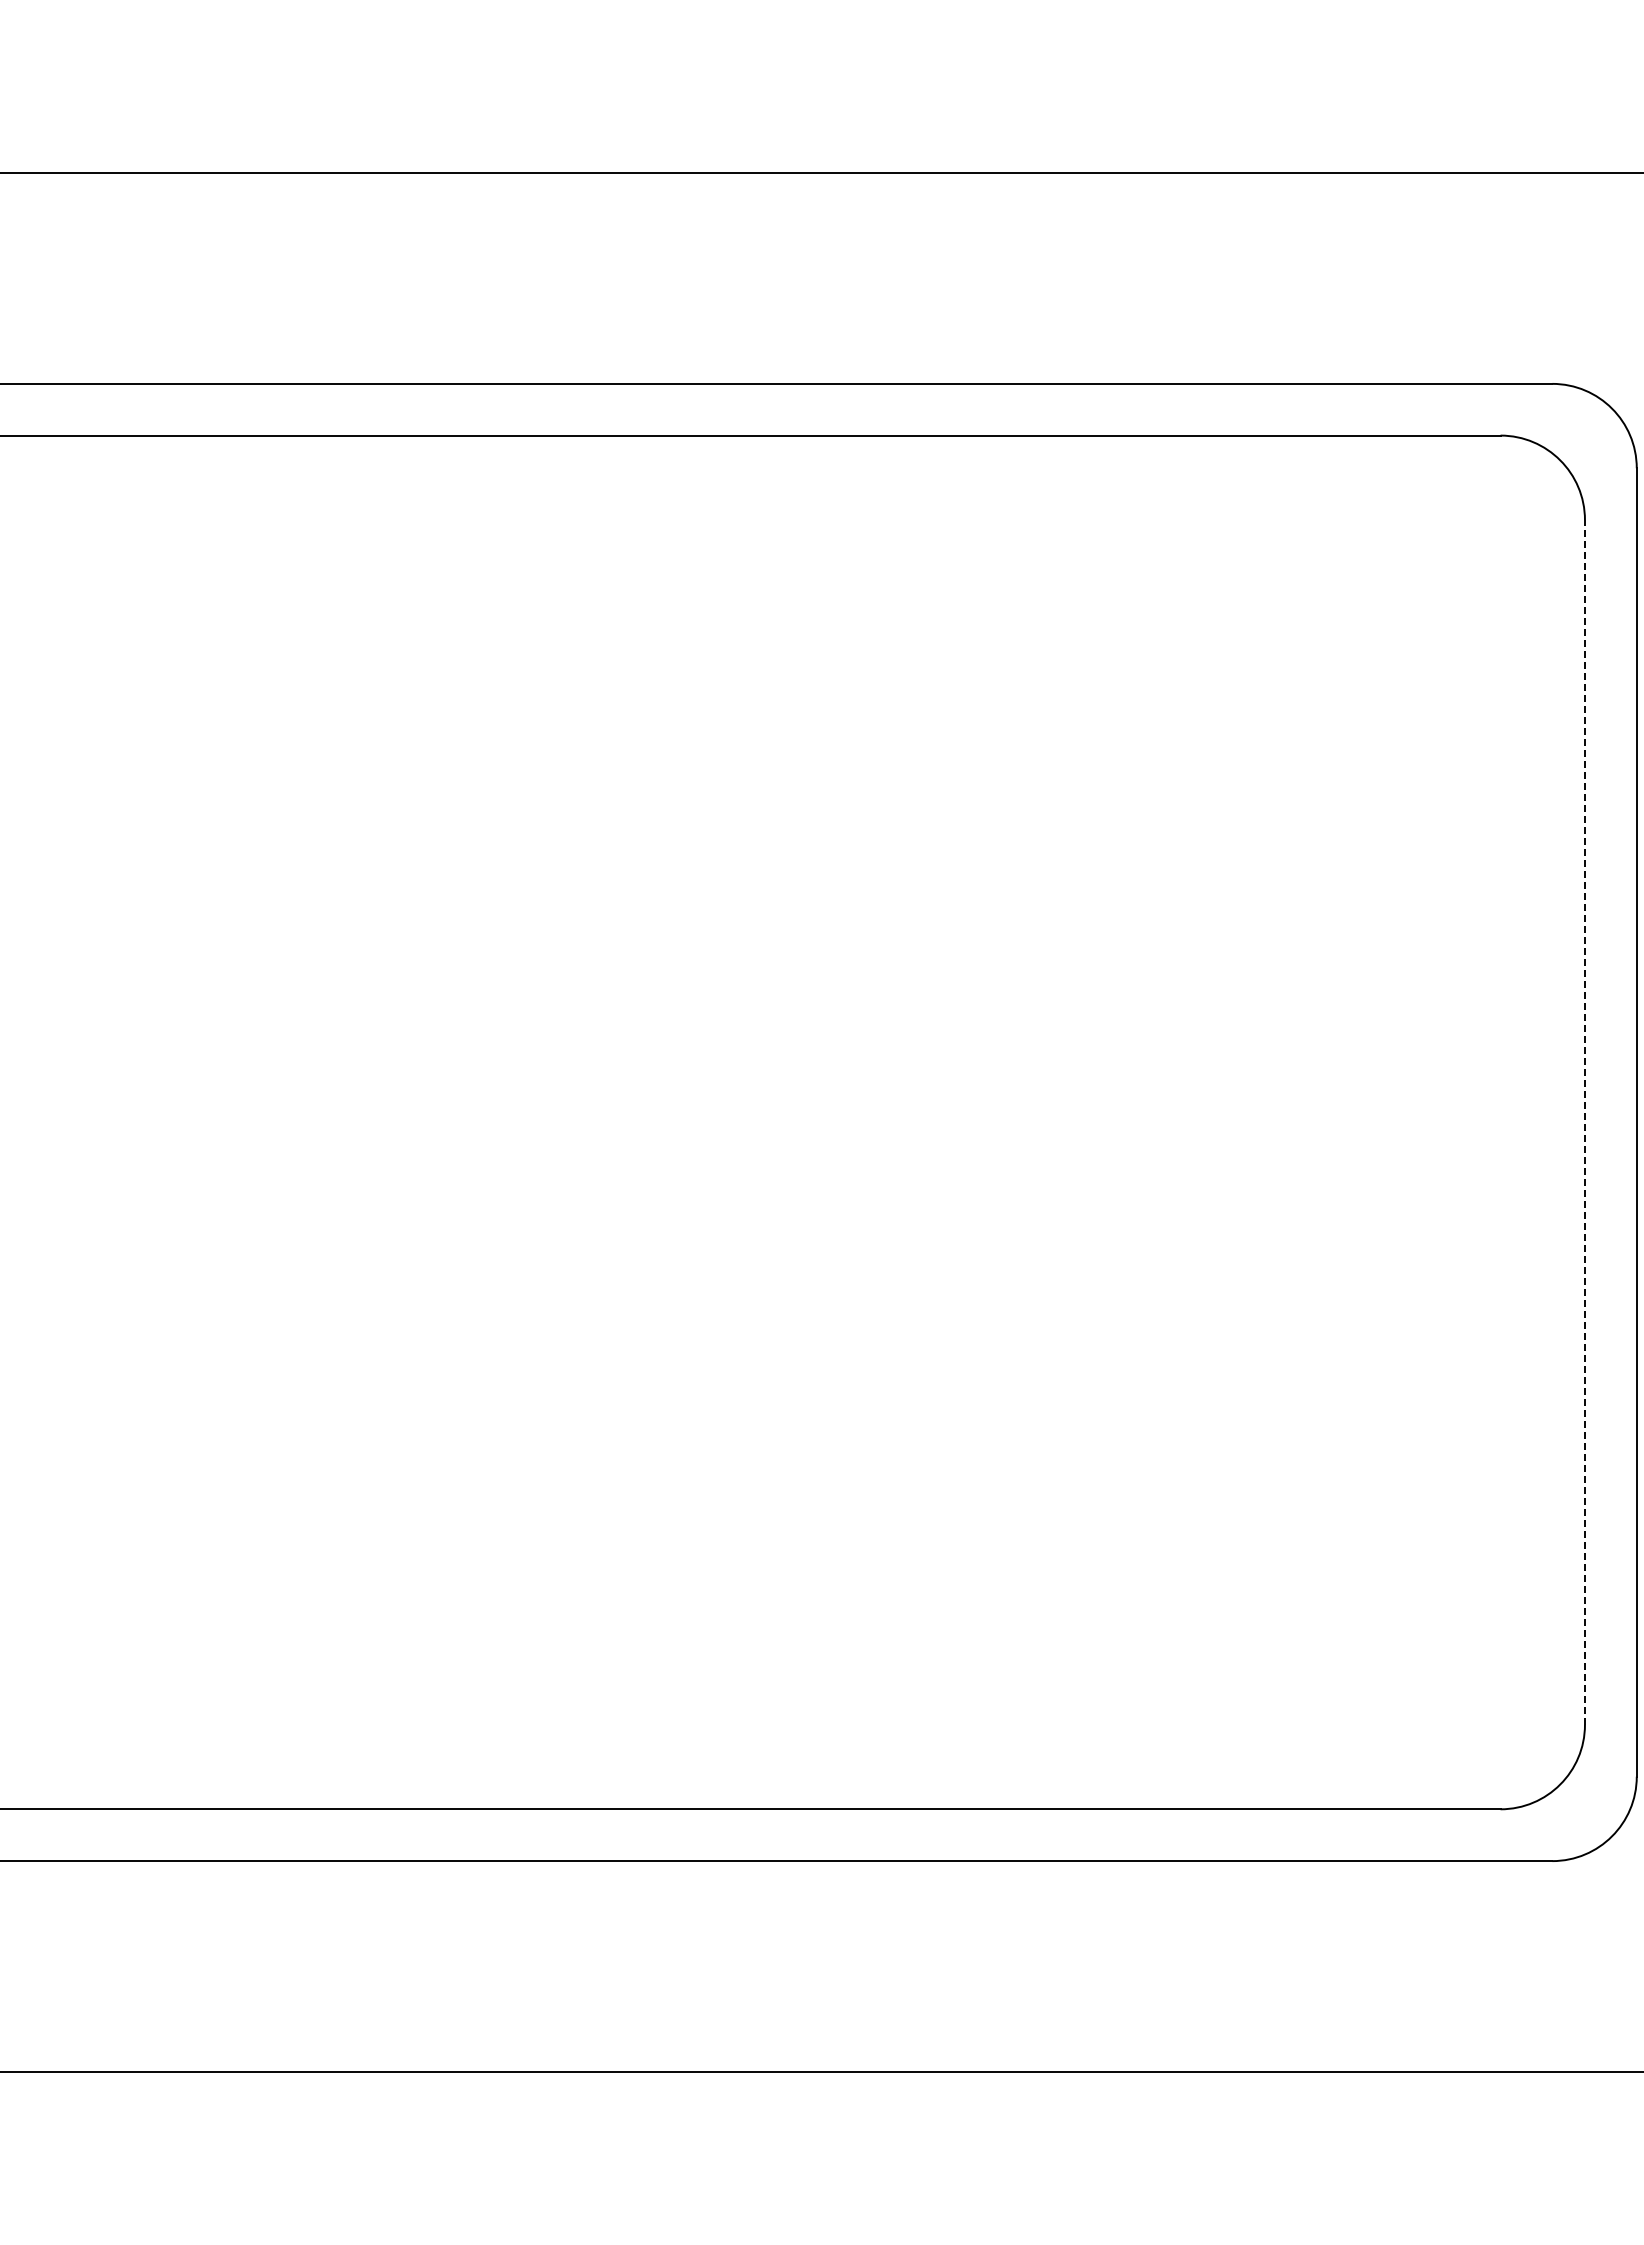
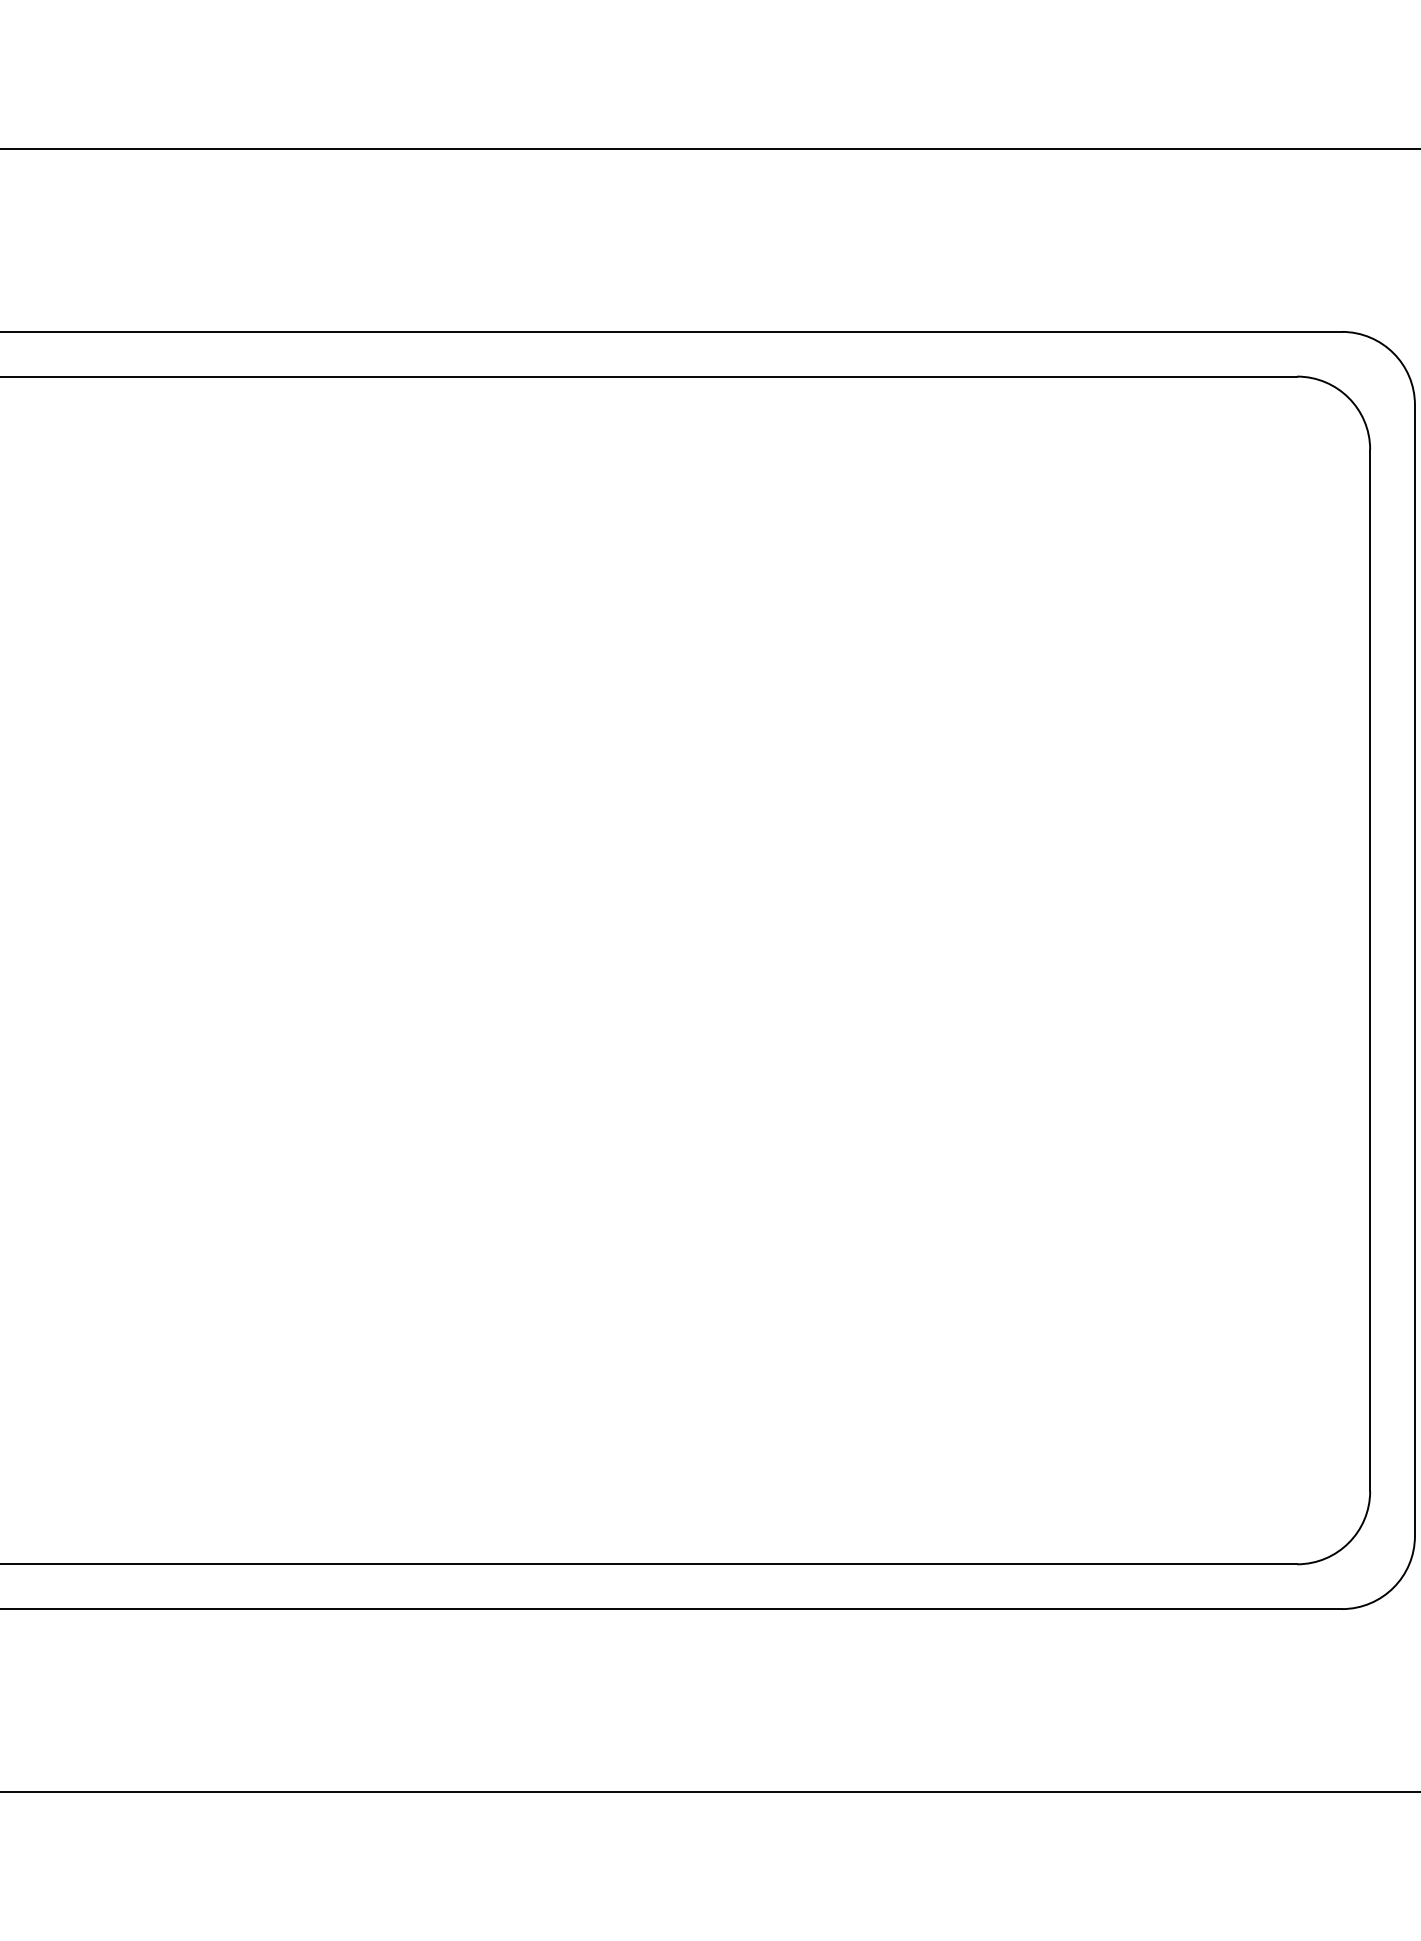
line: (1584, 1121) -> (1369, 969), dashed -> solid

